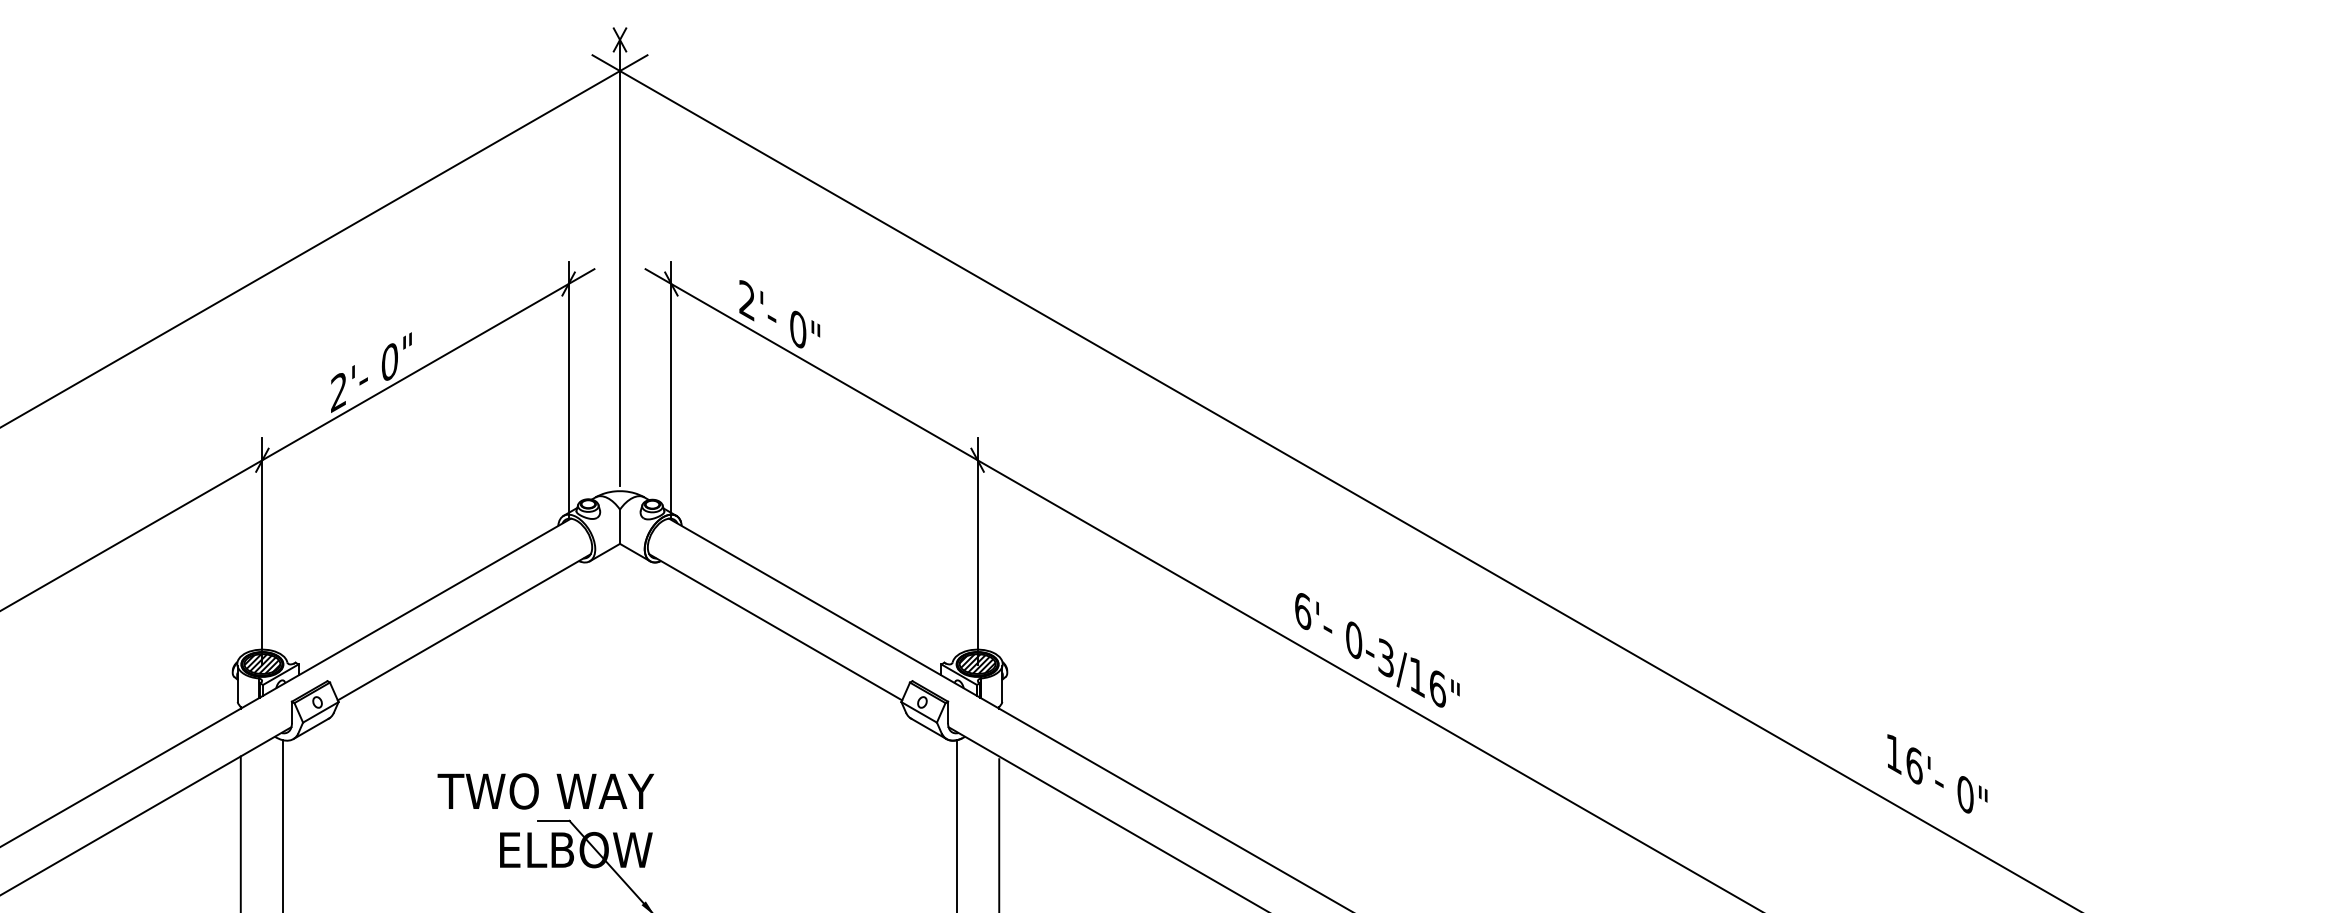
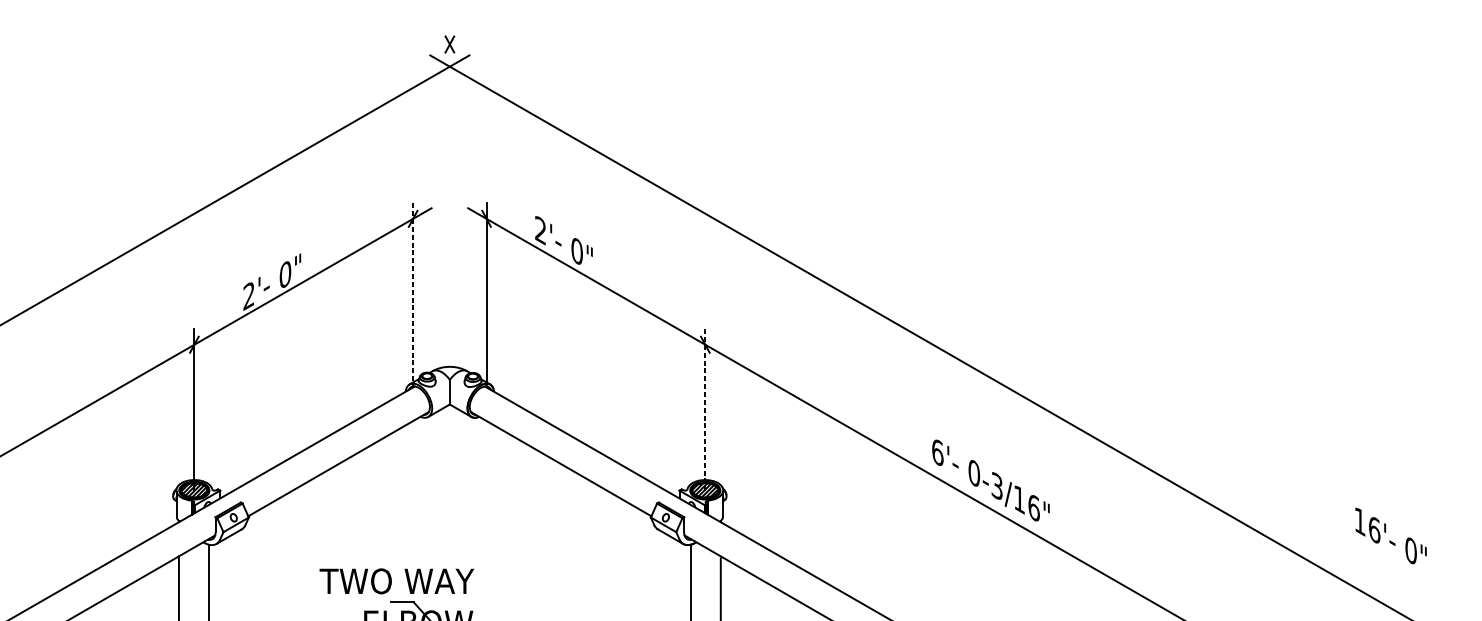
line: (620, 262) -> (450, 203), removed
line: (568, 390) -> (413, 294), solid -> dashed
line: (977, 552) -> (705, 410), solid -> dashed
text: (1937, 773) -> (1391, 535), moved

